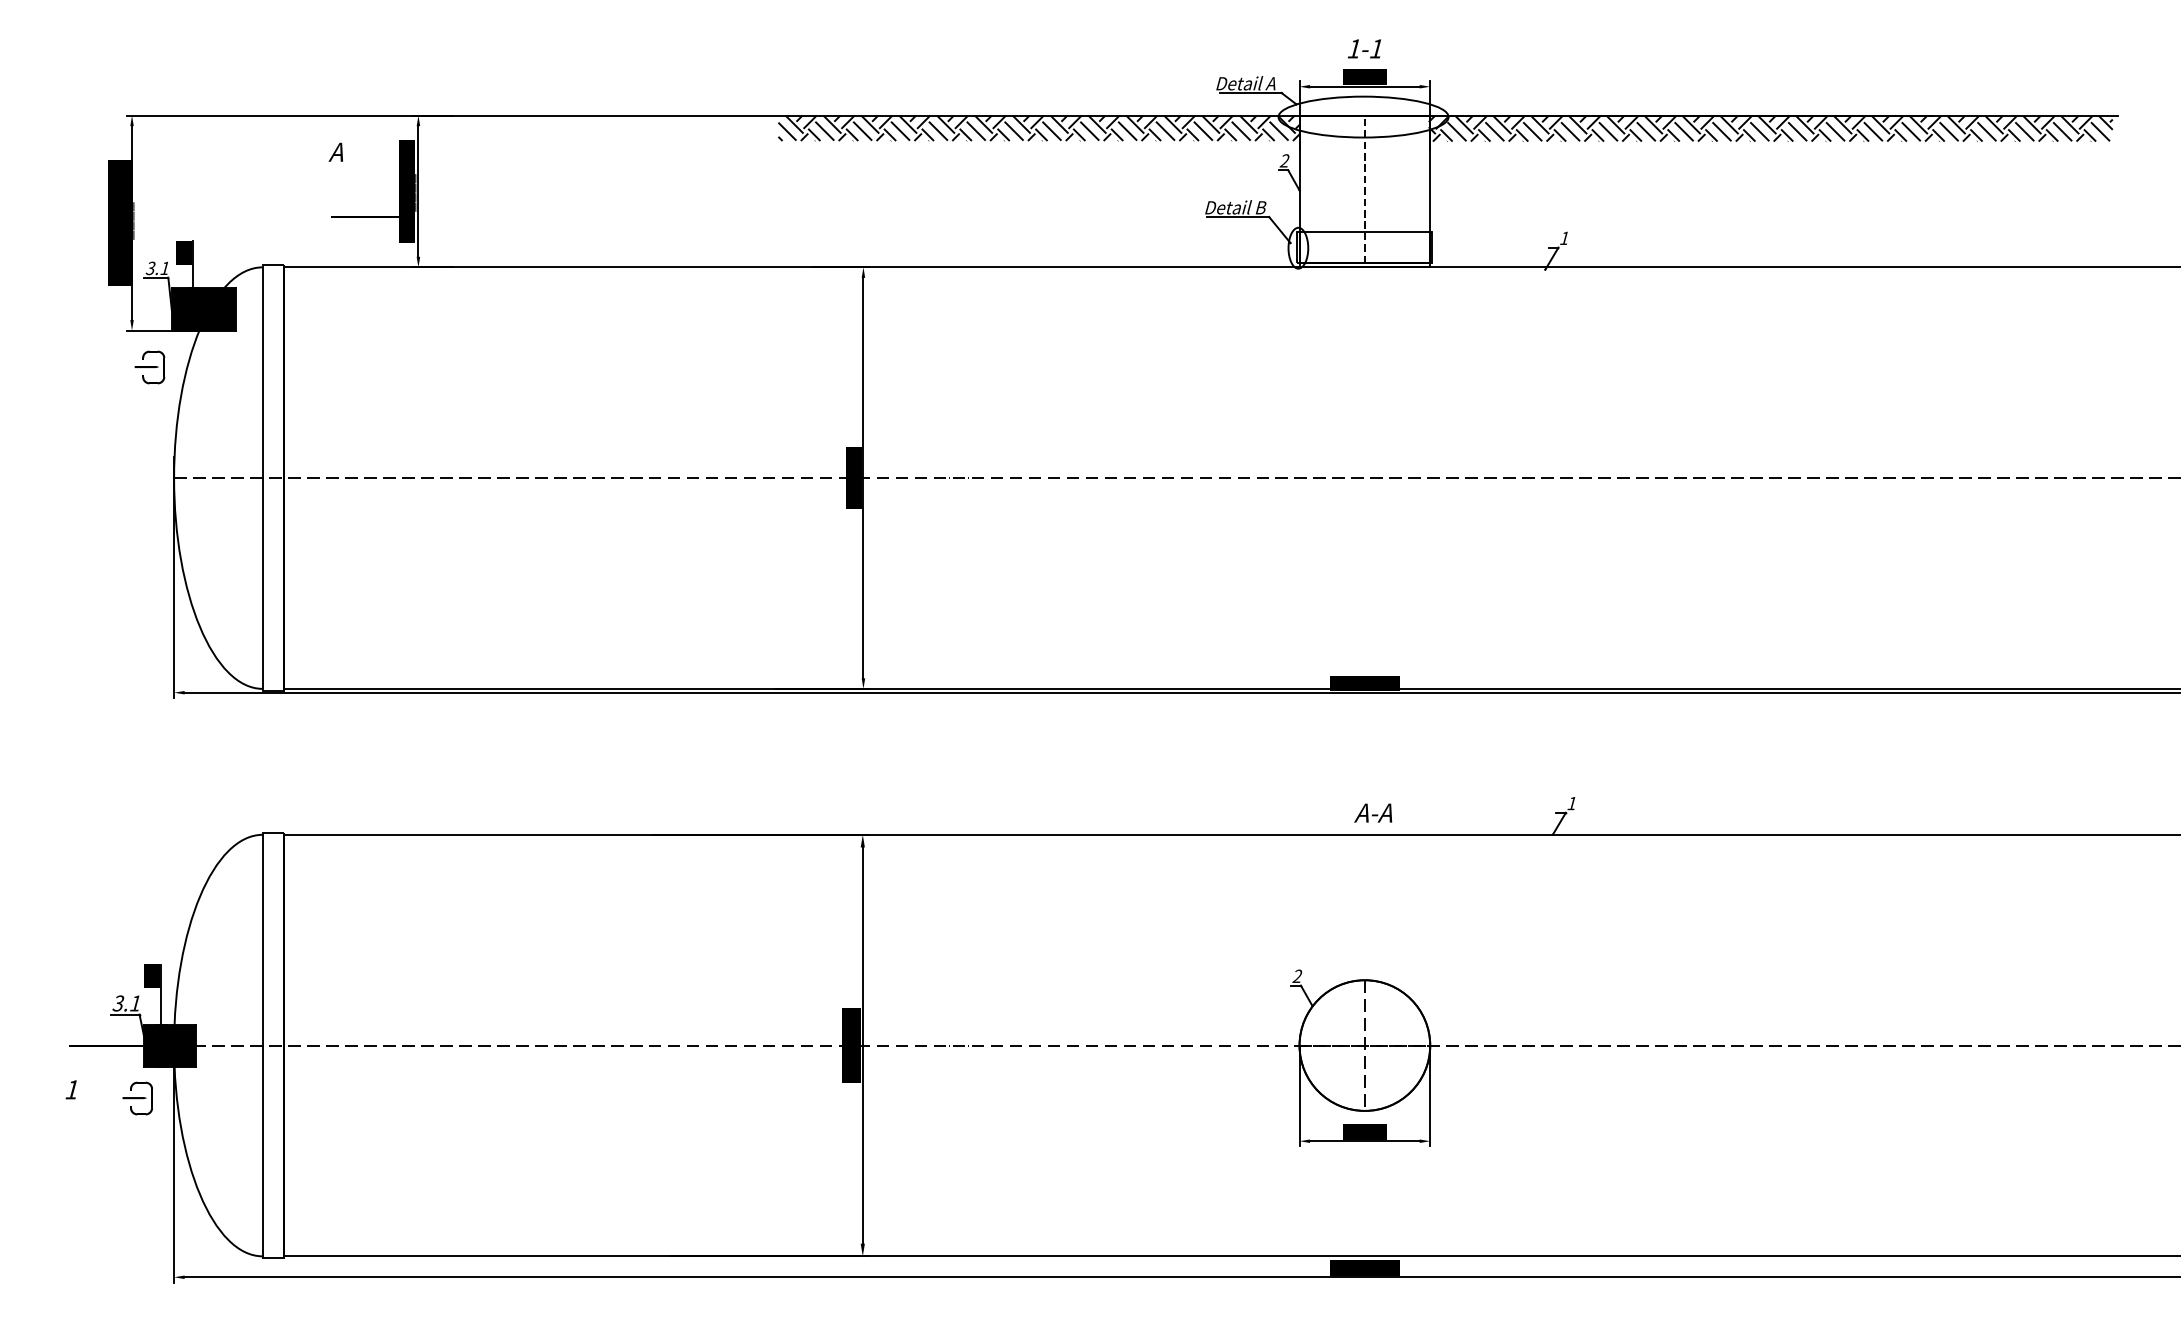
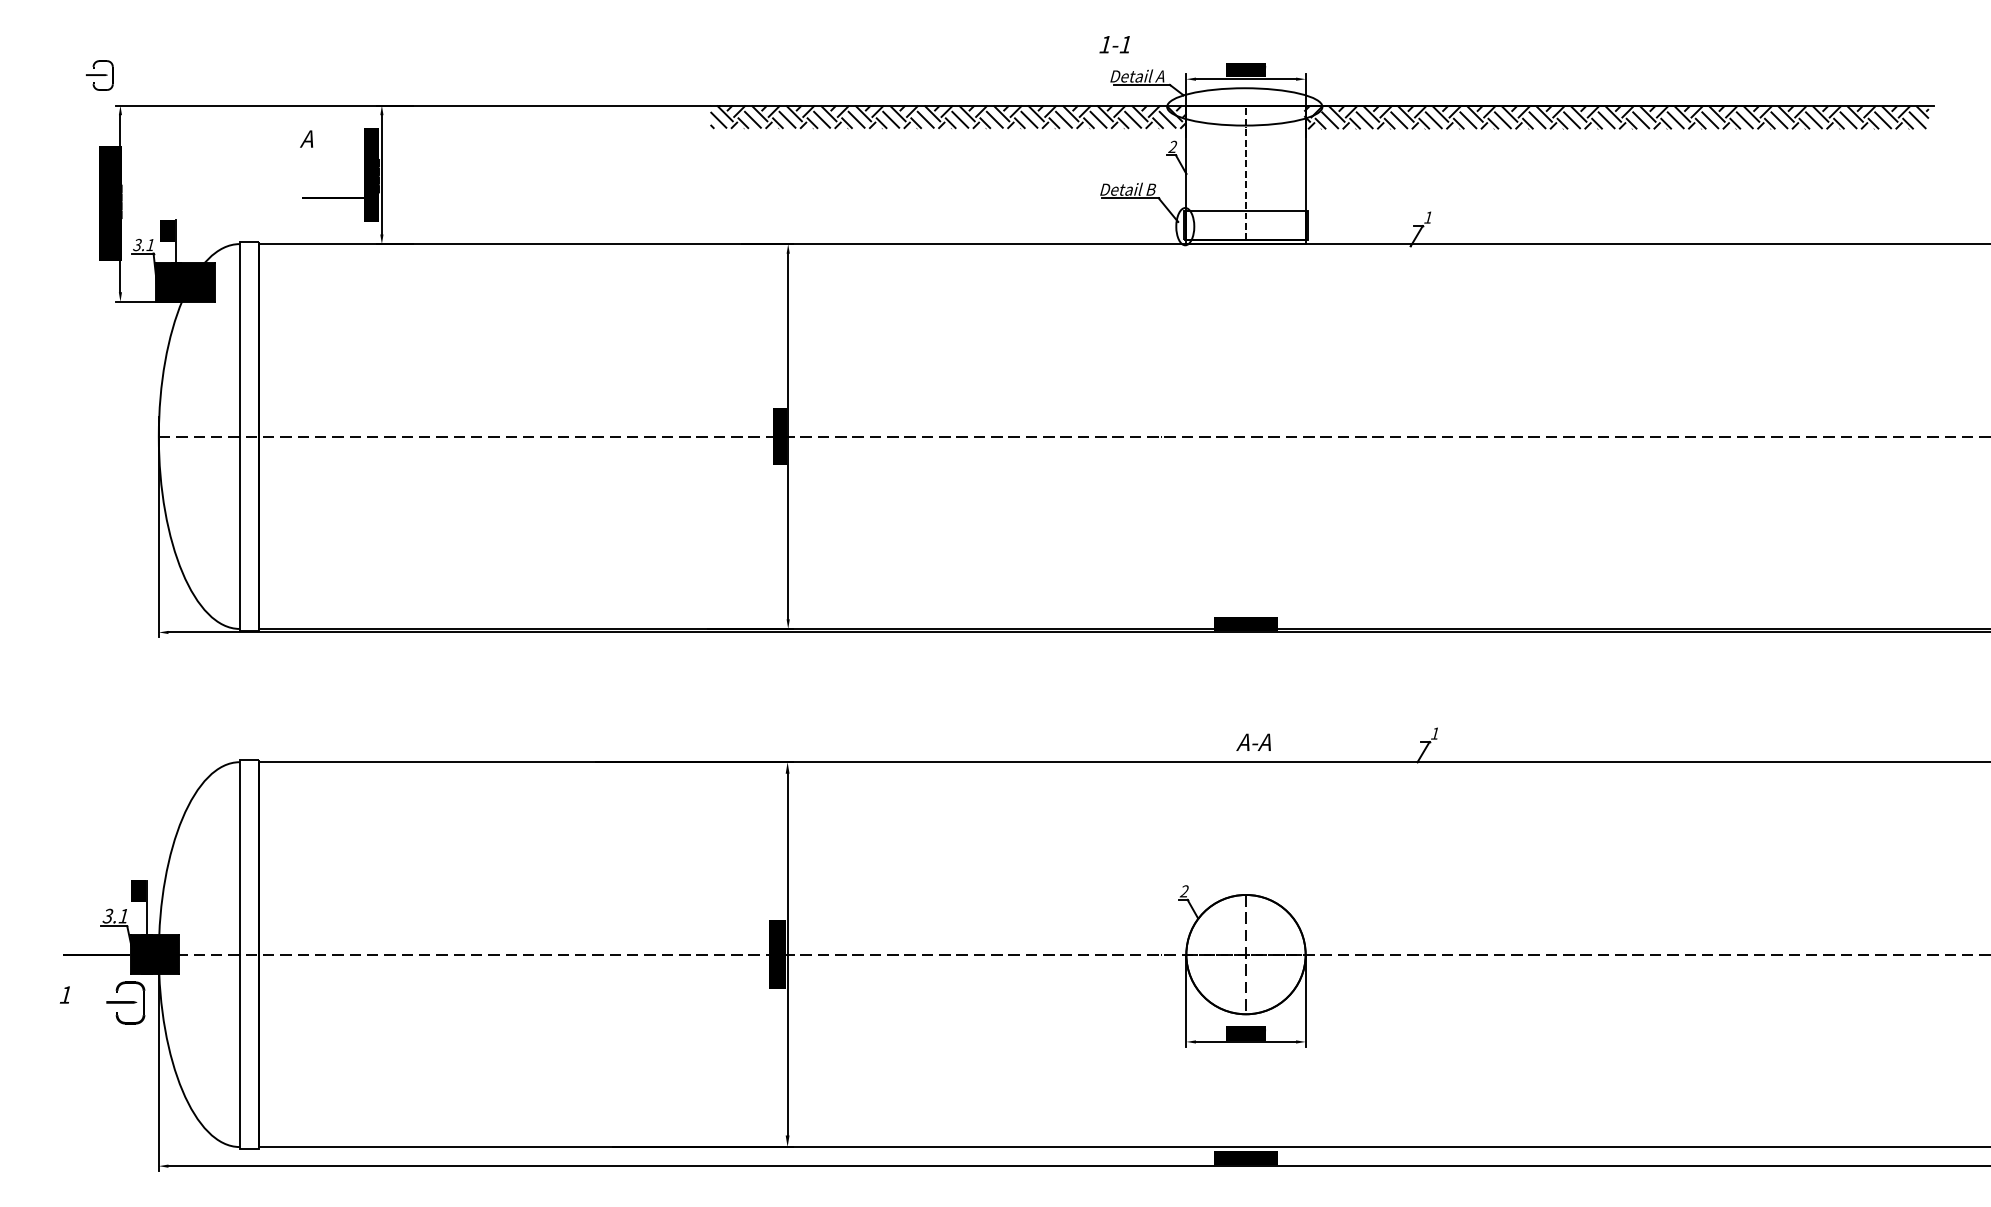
text: (1364, 48) -> (1114, 44), moved
part: (149, 367) -> (99, 75), moved
part: (137, 1098) -> (125, 1002), size x1.4

